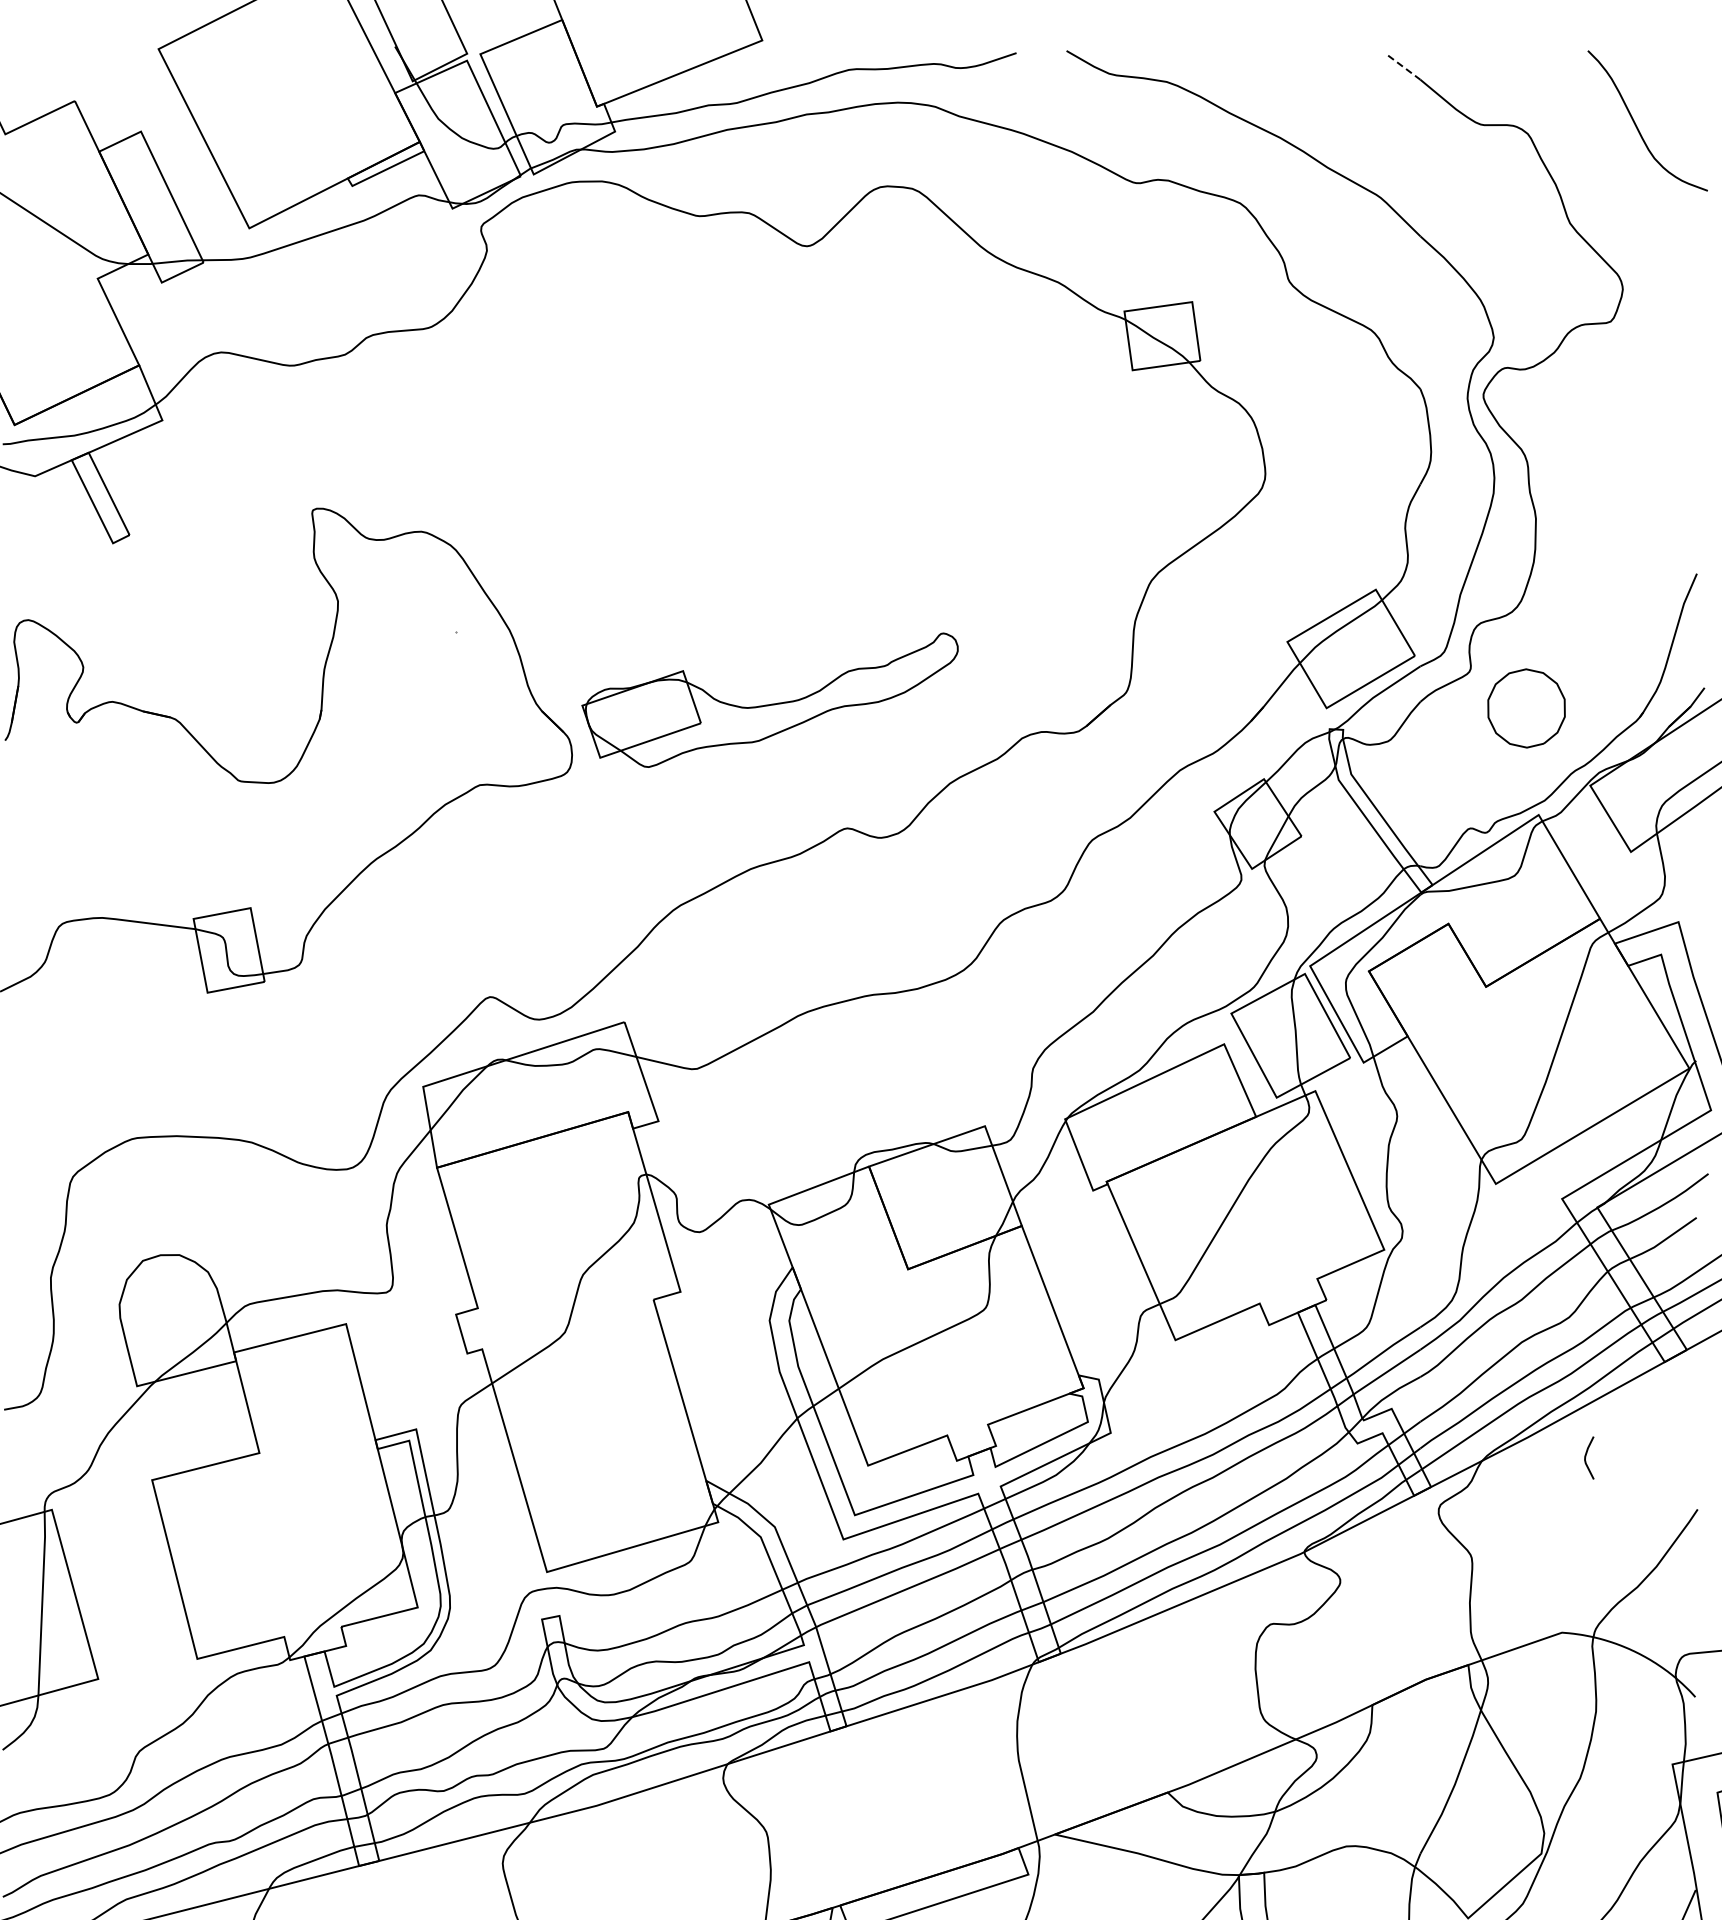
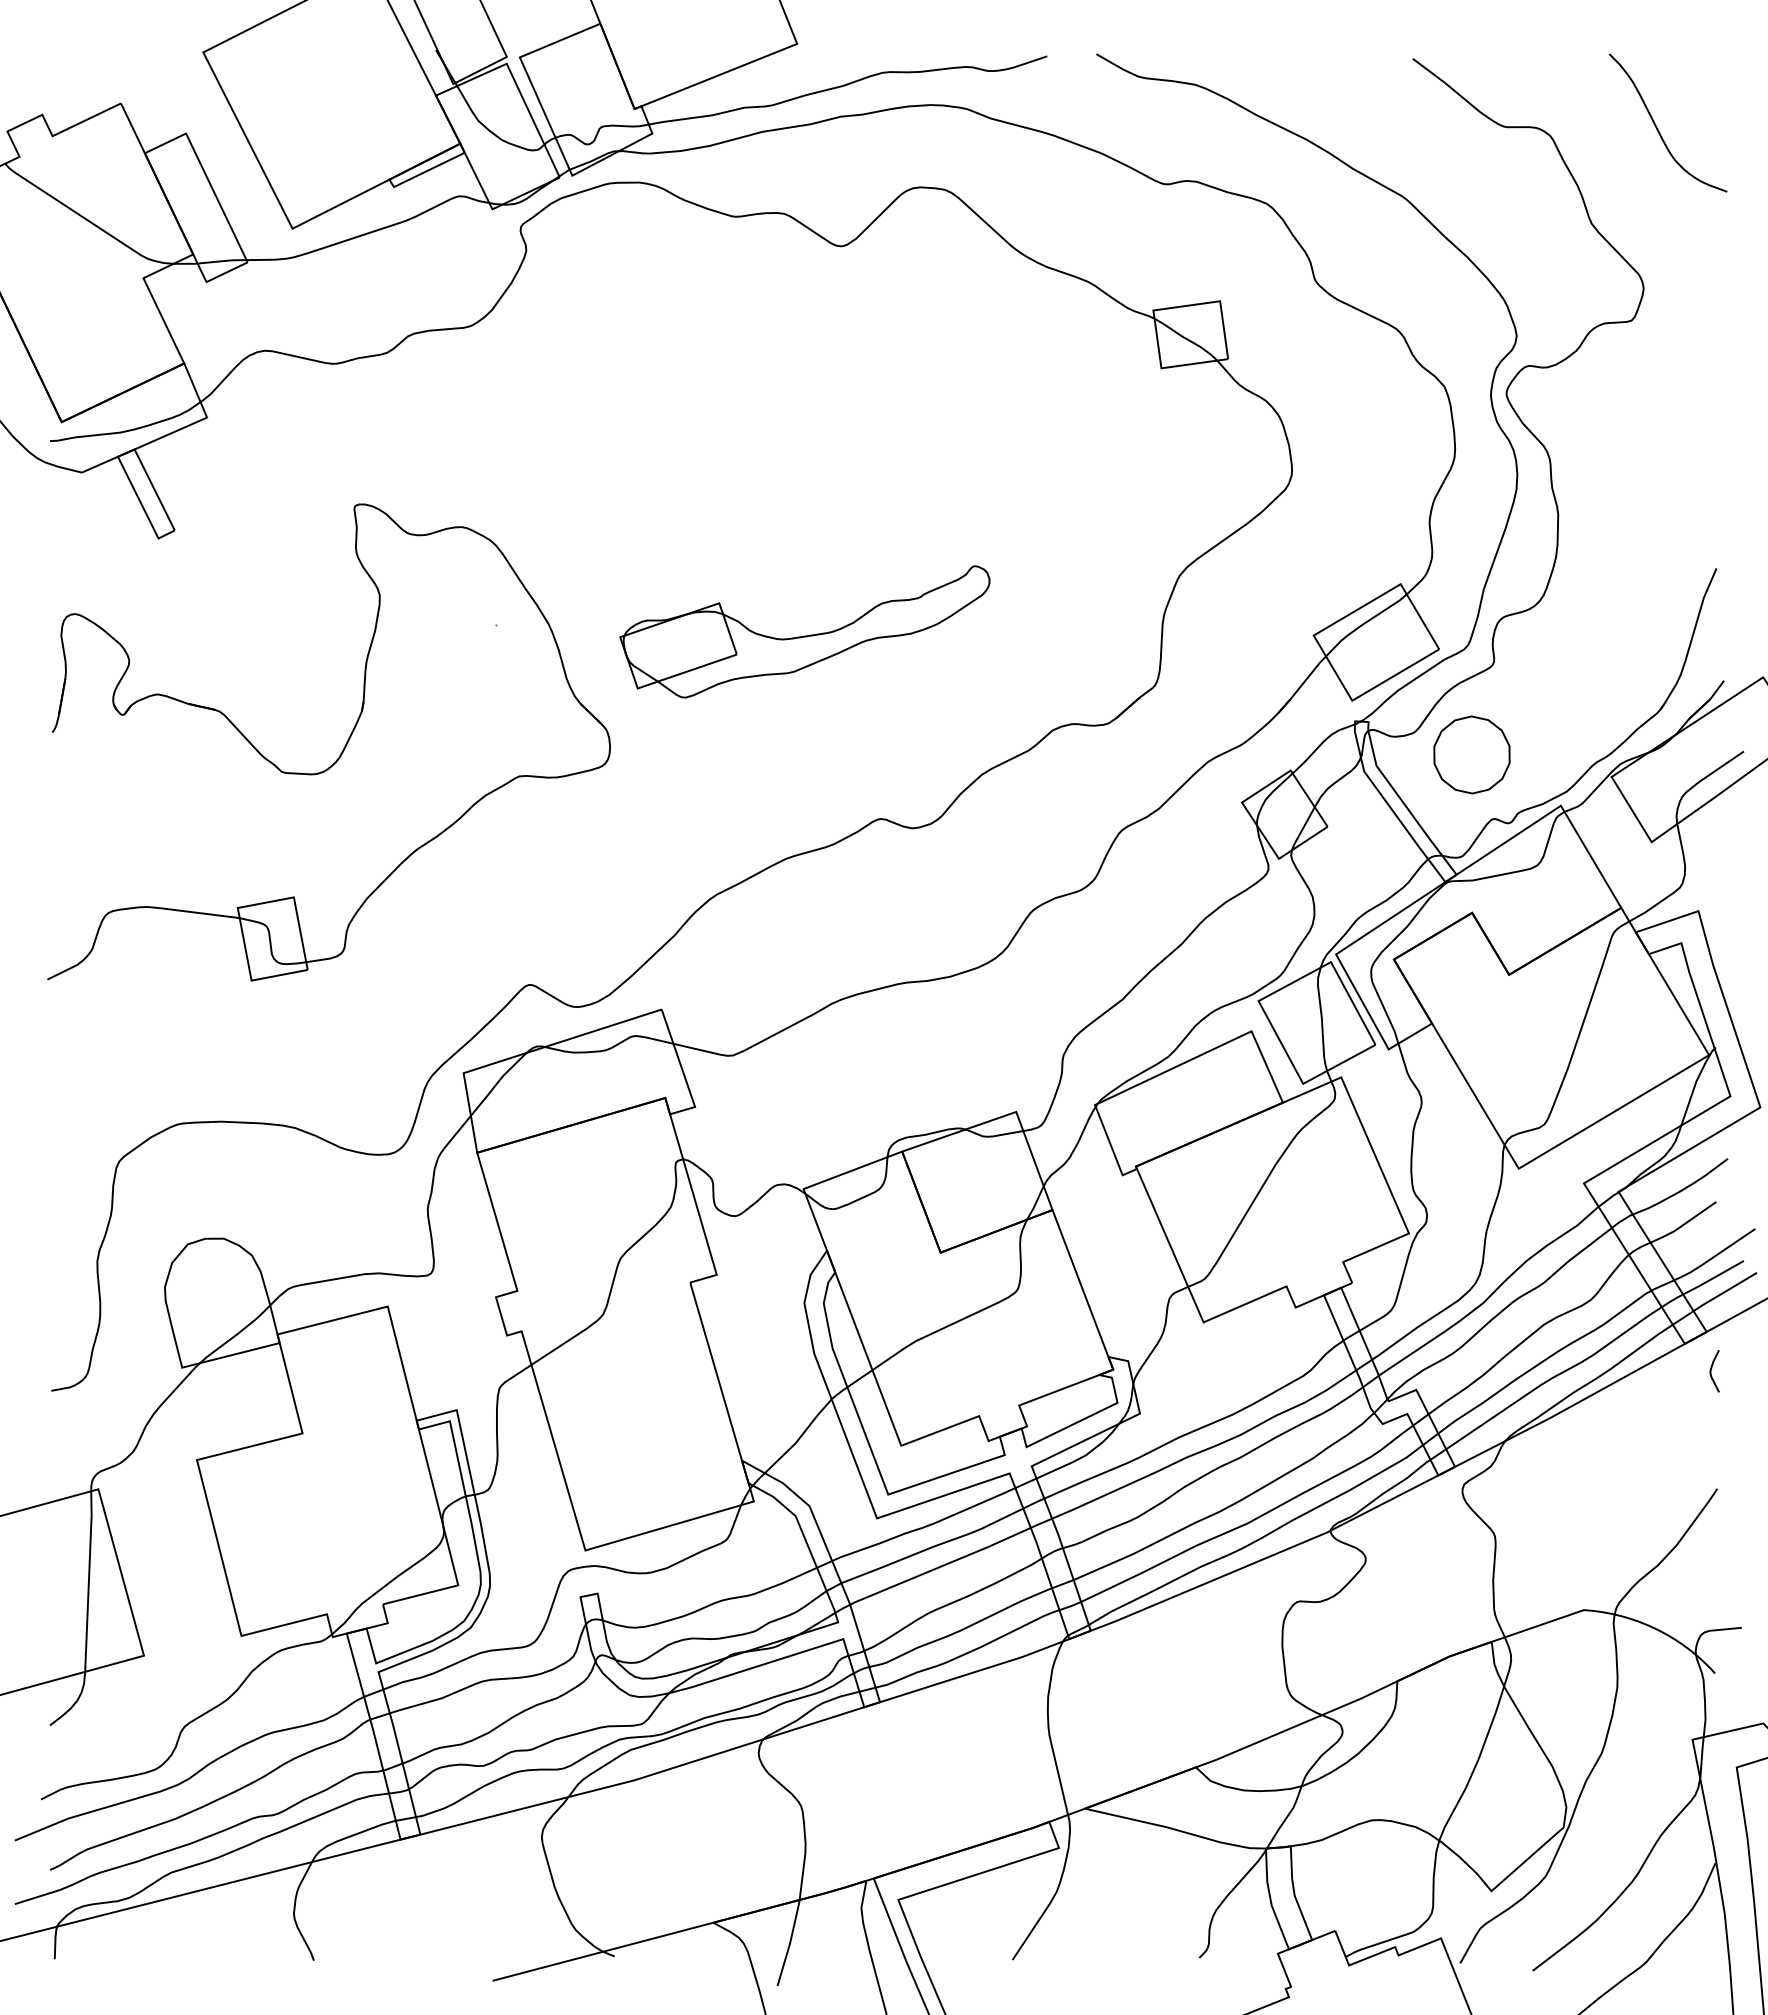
line: (1404, 67) -> (1428, 70), dashed -> solid
part: (769, 699) -> (804, 631), moved
part: (1526, 707) -> (1471, 754), moved
curve: (1586, 1458) -> (1711, 1371), moved

